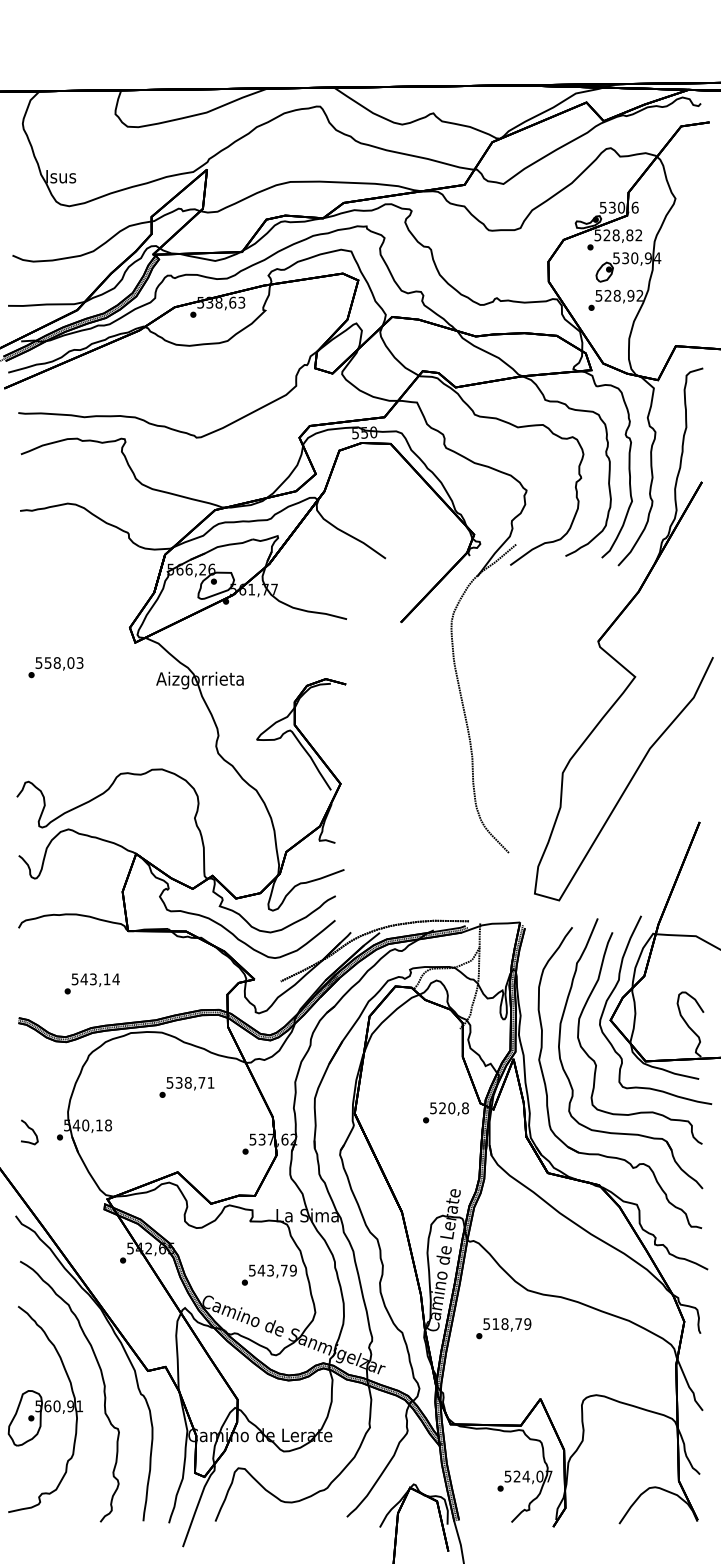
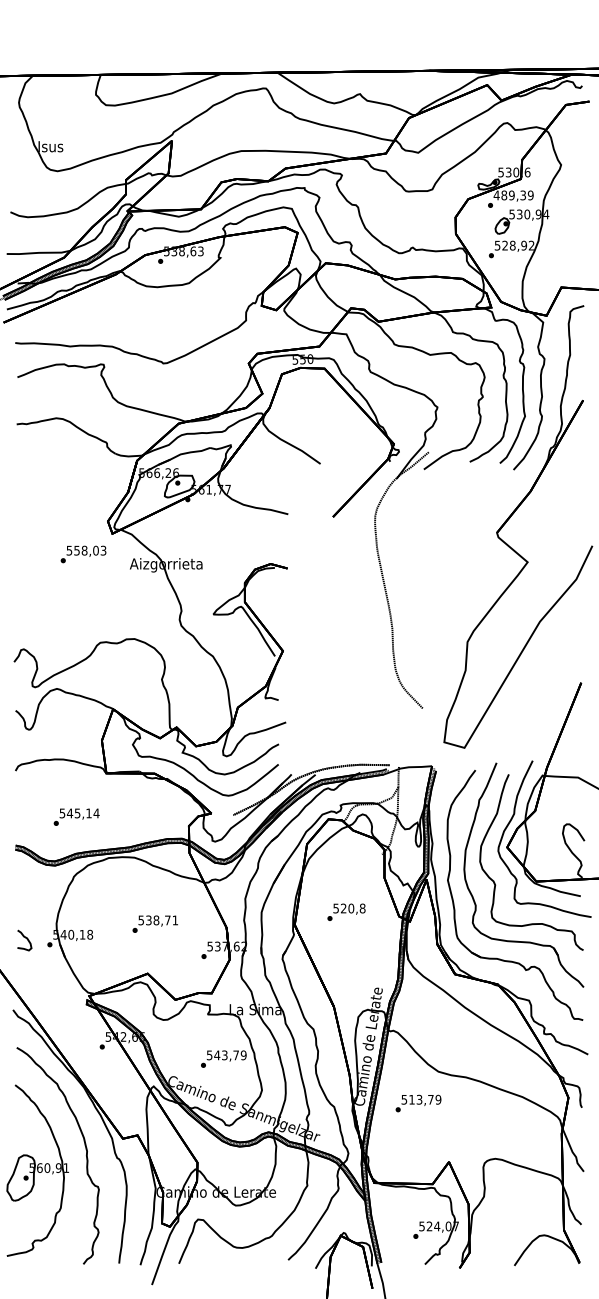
text: (618, 235) -> (513, 195), 528,82 -> 489,39
text: (55, 667) -> (83, 554), moved
text: (93, 978) -> (77, 812), 543,14 -> 545,14
text: (185, 1086) -> (154, 923), moved
text: (445, 1111) -> (346, 911), moved
text: (504, 1323) -> (419, 1099), 518,79 -> 513,79

